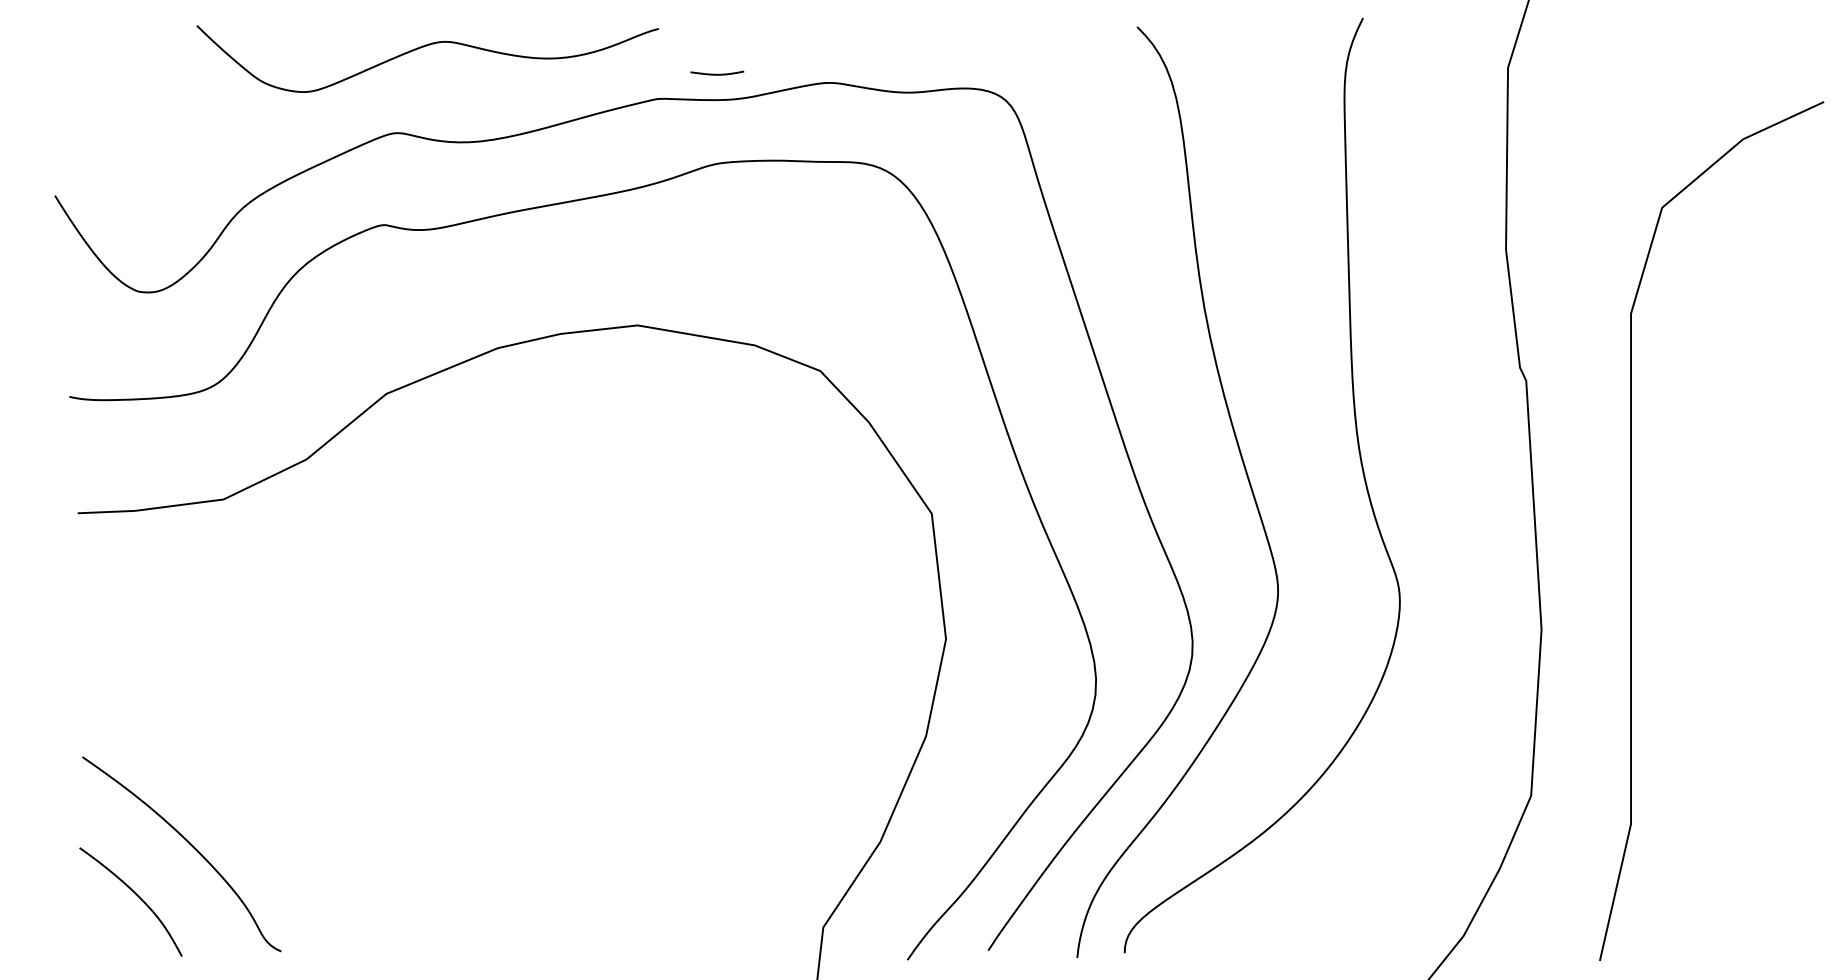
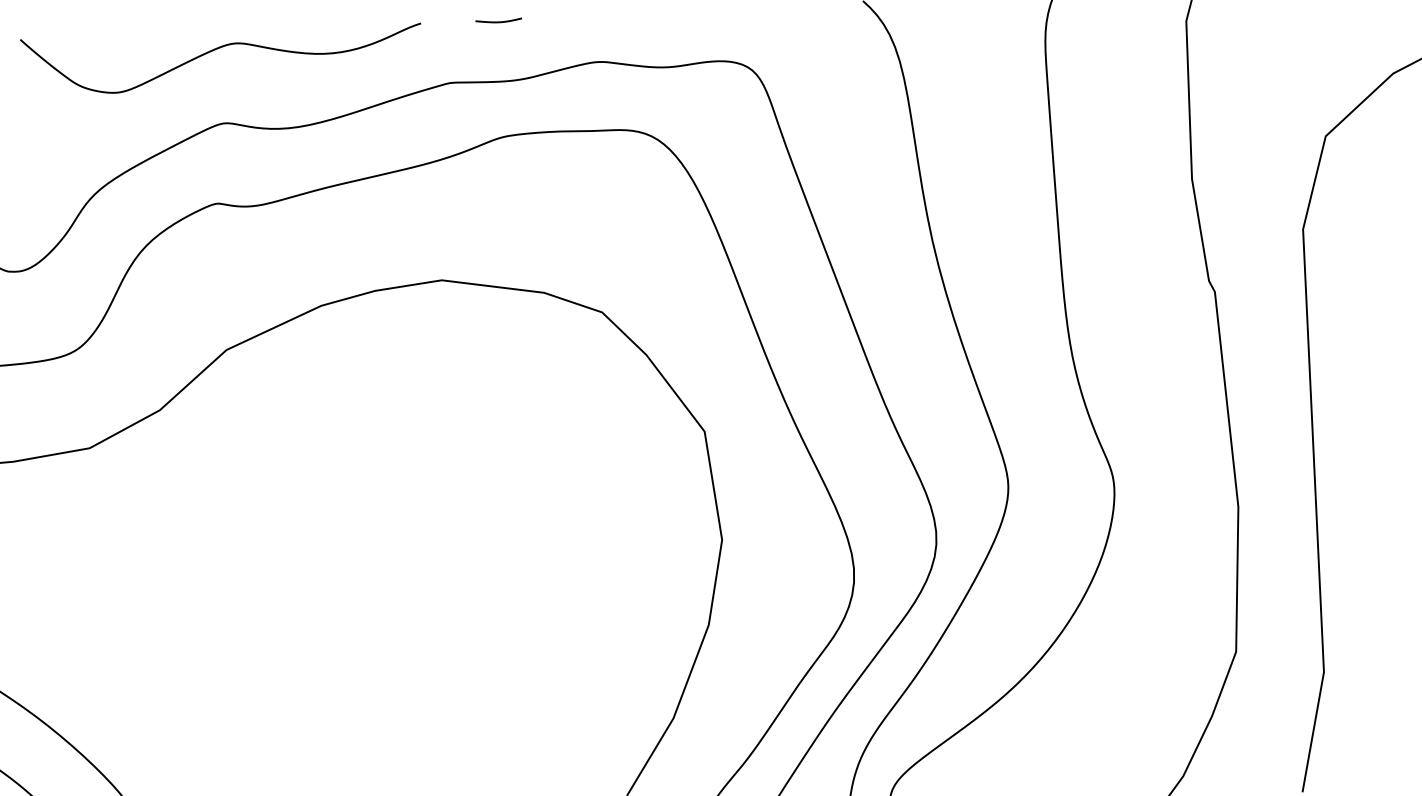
curve: (424, 47) -> (218, 49), moved
curve: (717, 73) -> (498, 21), moved

